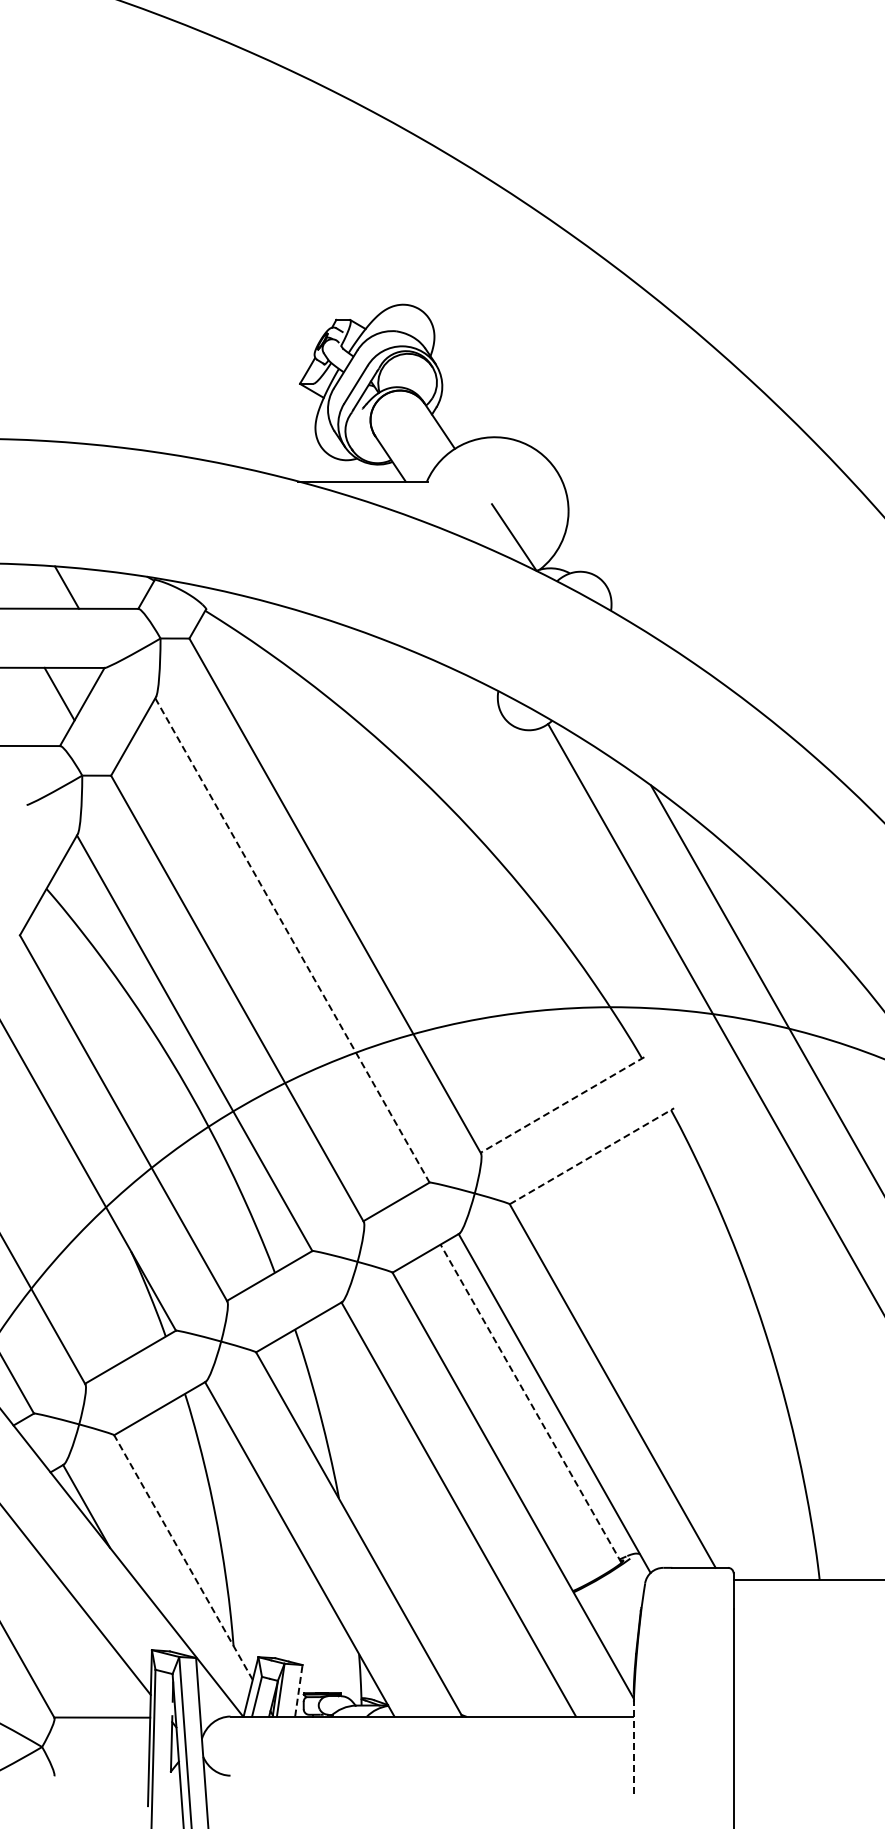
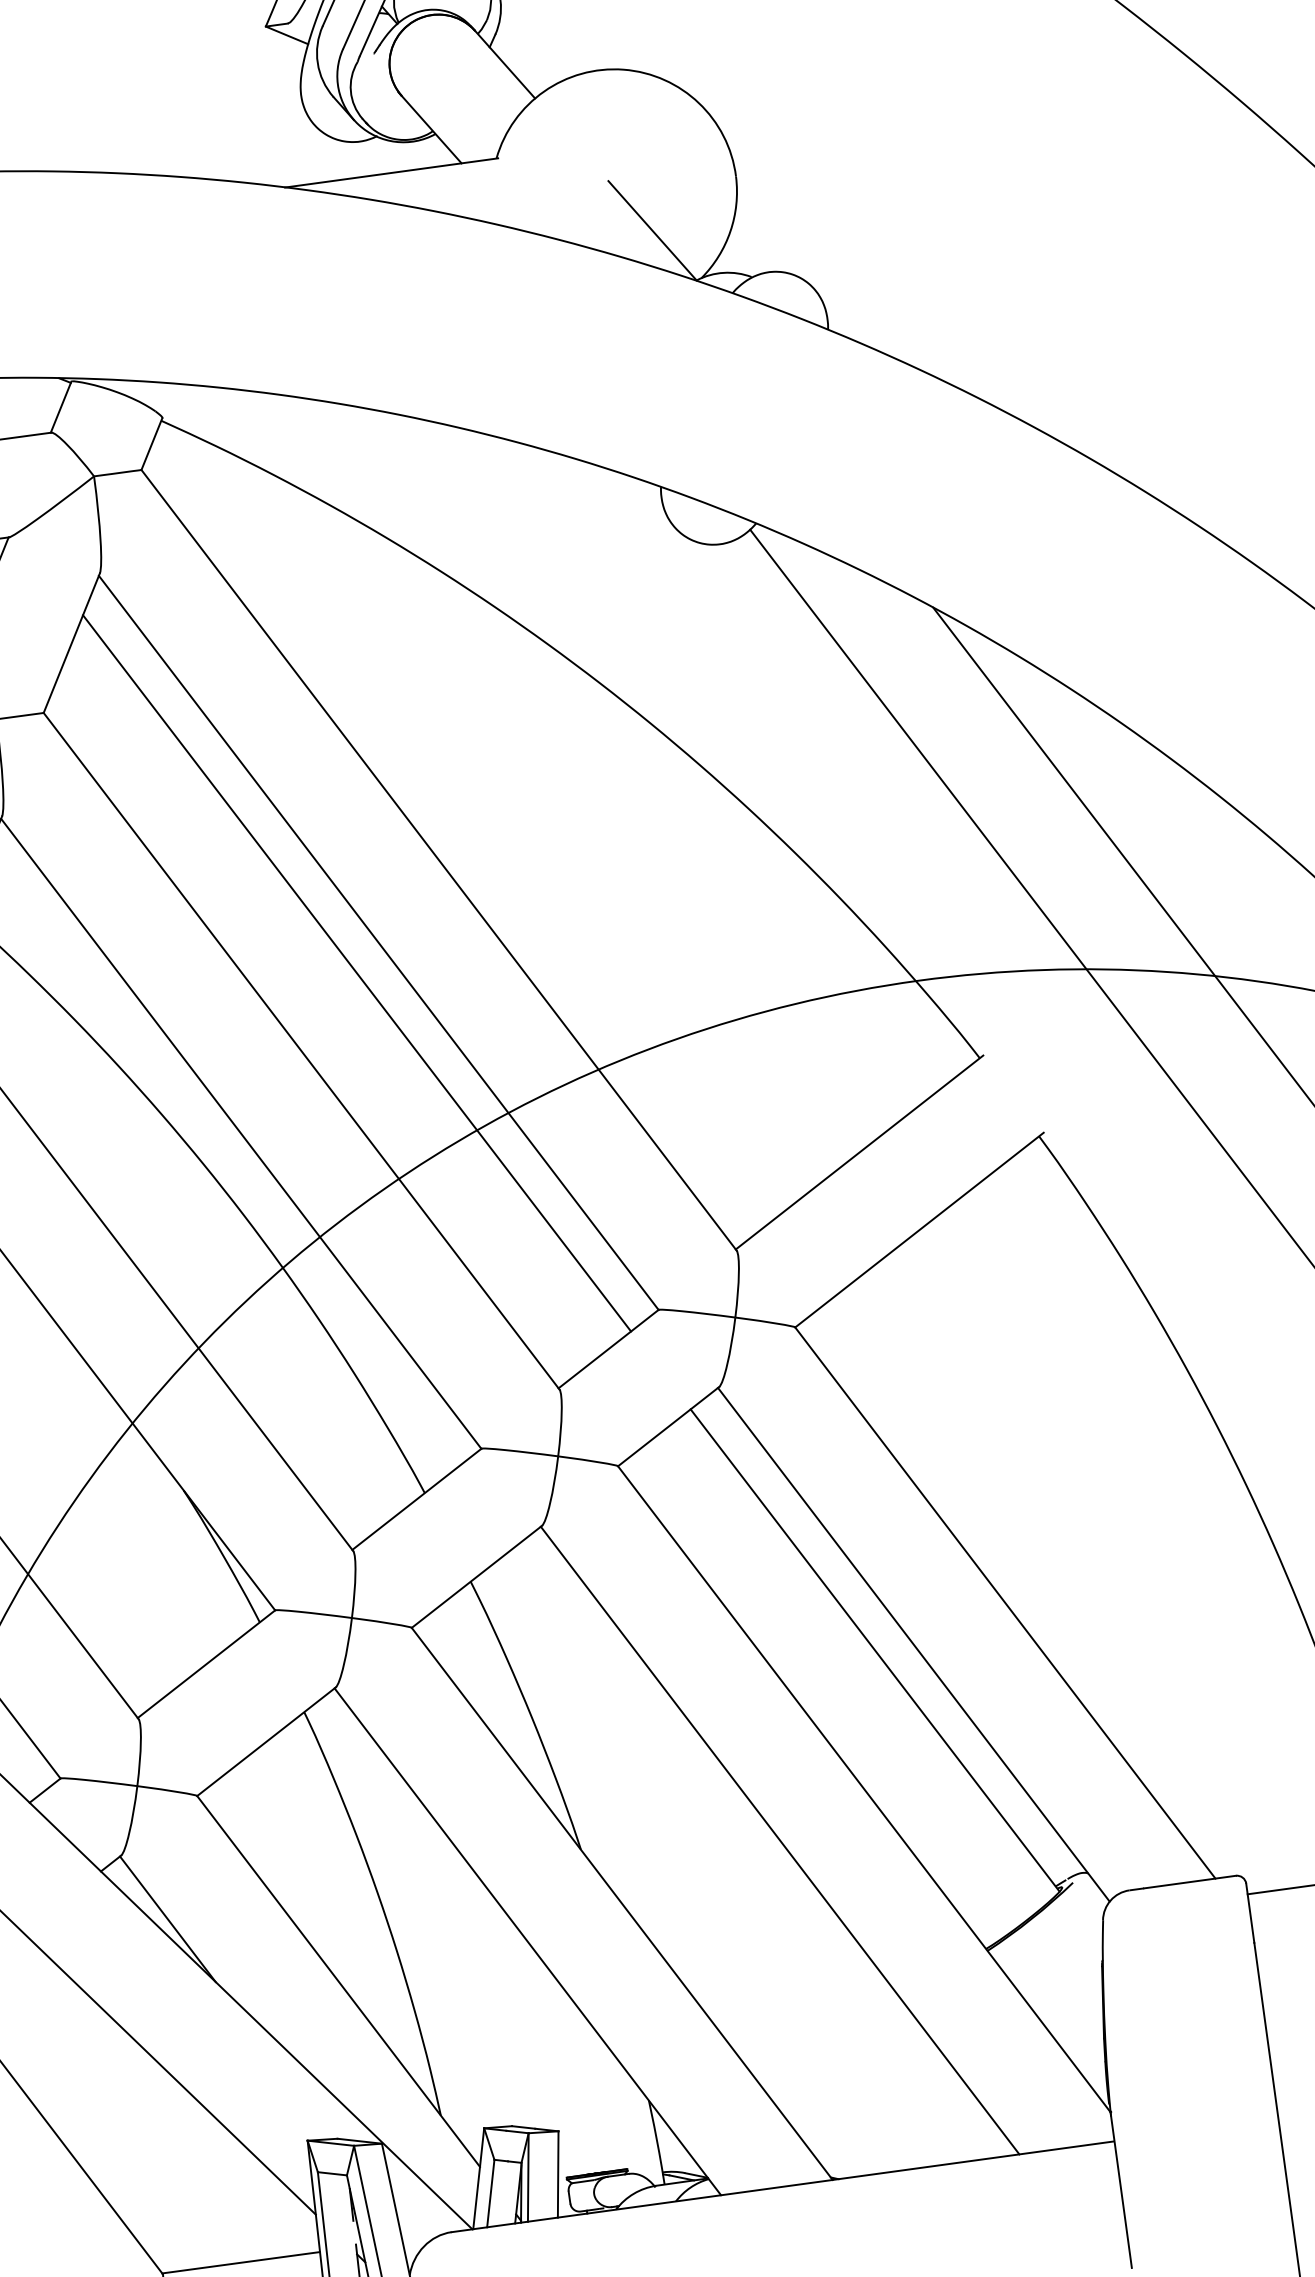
line: (292, 940) -> (378, 942), dashed -> solid
line: (276, 956) -> (356, 972), added
line: (562, 1105) -> (859, 1153), dashed -> solid
line: (592, 1156) -> (920, 1230), dashed -> solid
line: (530, 1403) -> (874, 1650), dashed -> solid
line: (183, 1557) -> (338, 1981), dashed -> solid
line: (298, 1690) -> (557, 2174), dashed -> solid
line: (633, 1745) -> (1120, 2189), dashed -> solid

